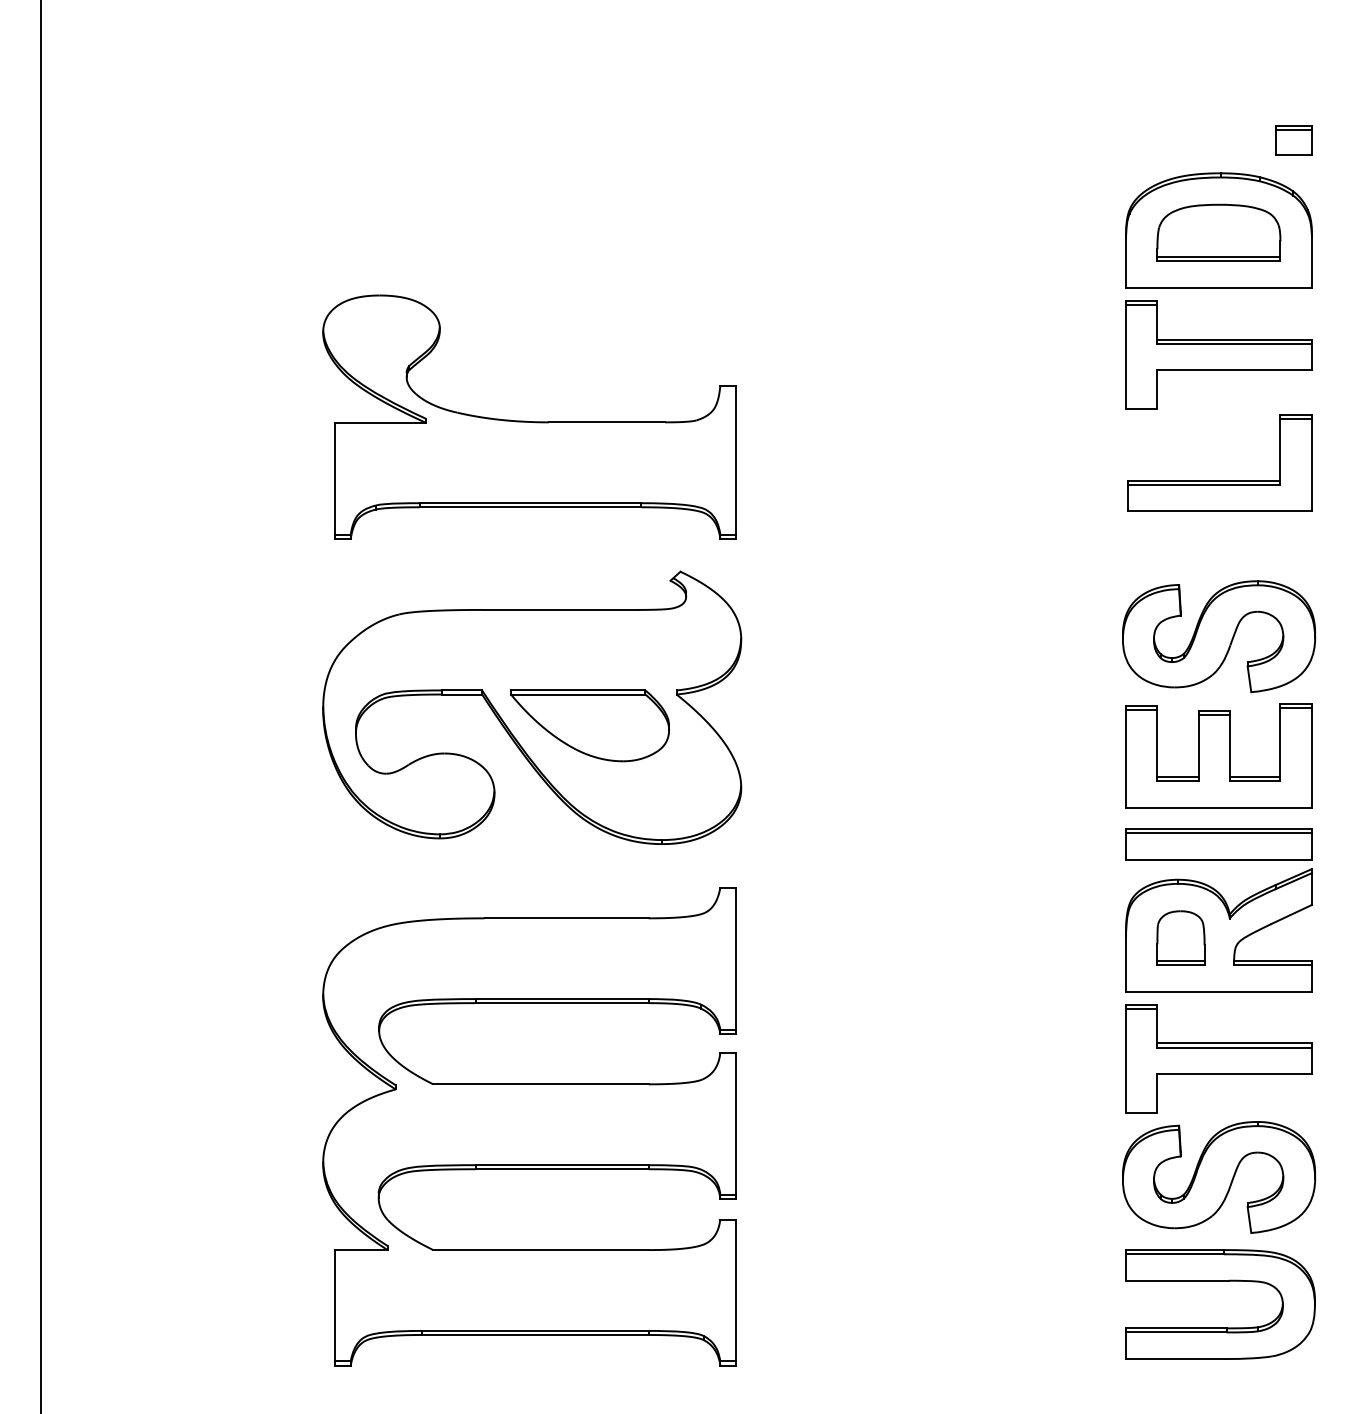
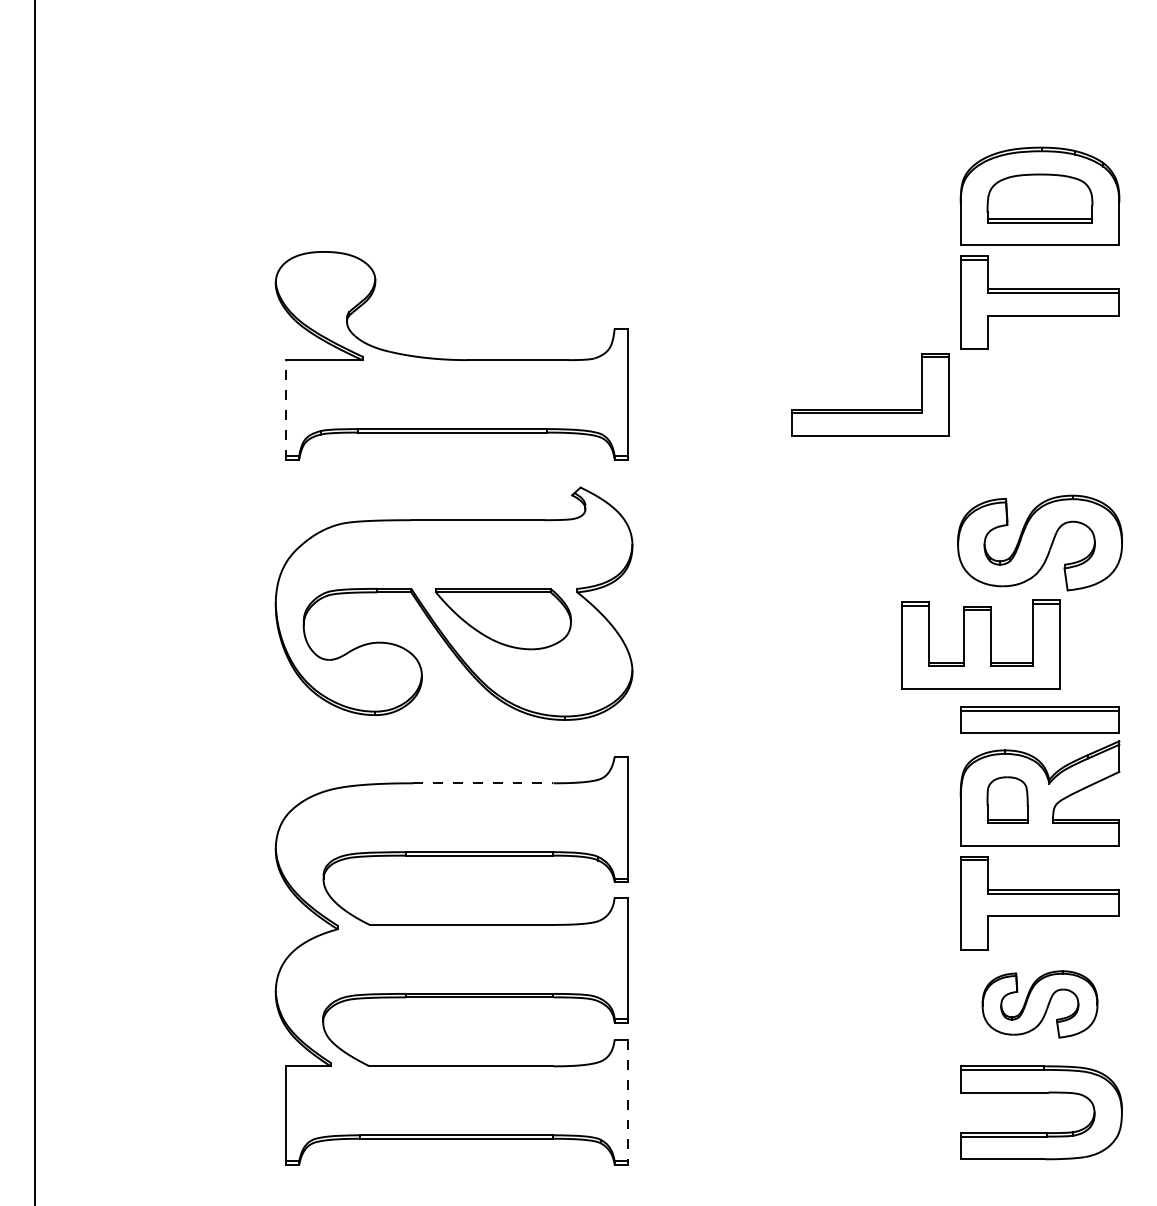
part: (1293, 140) -> (1103, 119), removed
part: (1219, 480) -> (870, 409), moved
line: (334, 481) -> (285, 410), solid -> dashed
part: (1218, 755) -> (980, 644), moved
line: (566, 918) -> (483, 783), solid -> dashed
part: (1218, 1177) -> (1039, 1004), size x0.7
line: (735, 1293) -> (627, 1103), solid -> dashed

